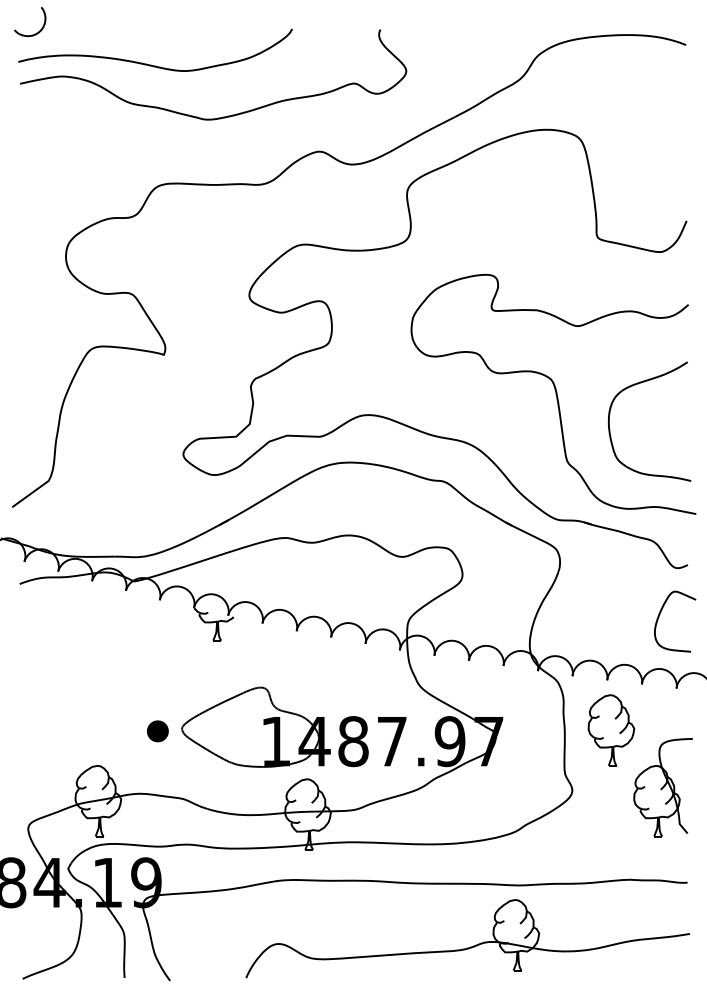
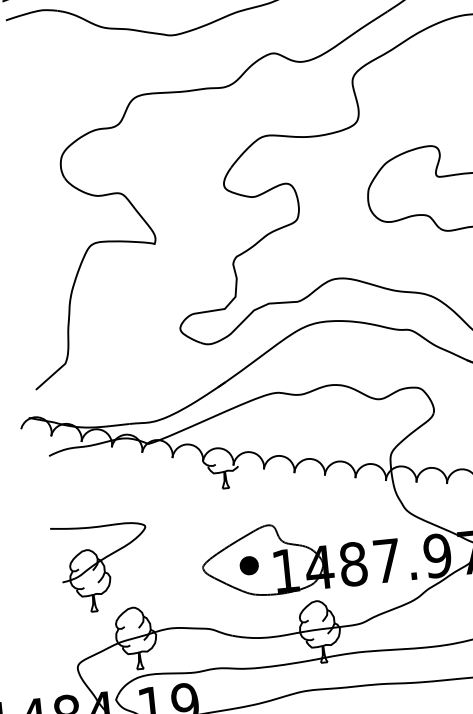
part: (66, 716) -> (101, 567), added
part: (157, 731) -> (248, 565), moved

